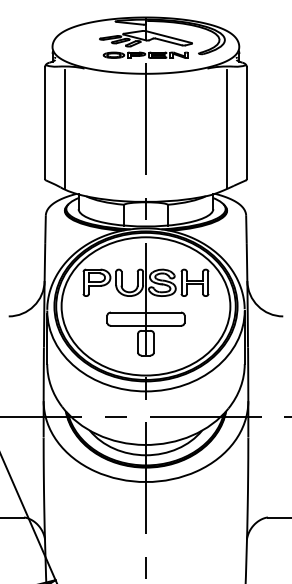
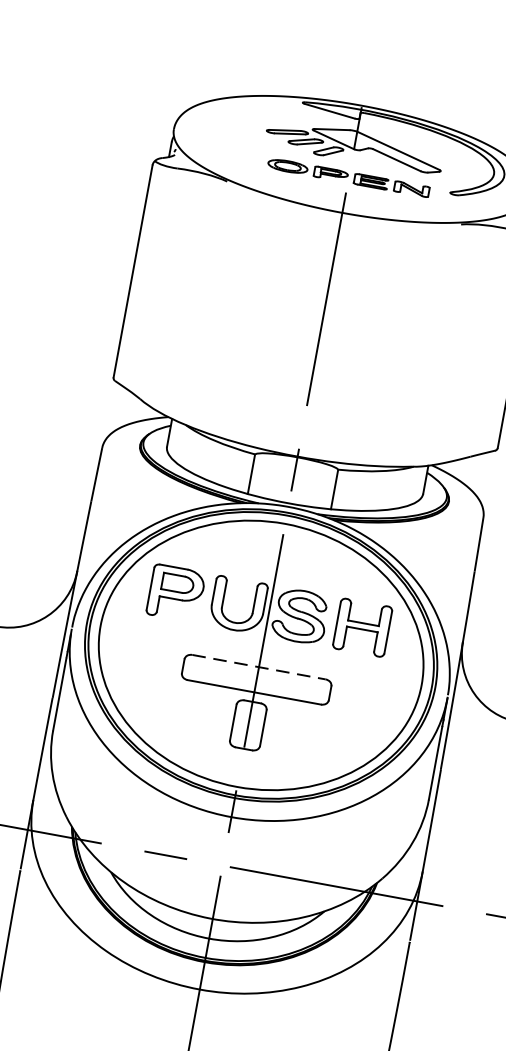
line: (65, 128) -> (170, 288), removed
line: (226, 128) -> (476, 345), removed
line: (146, 312) -> (260, 667), solid -> dashed

